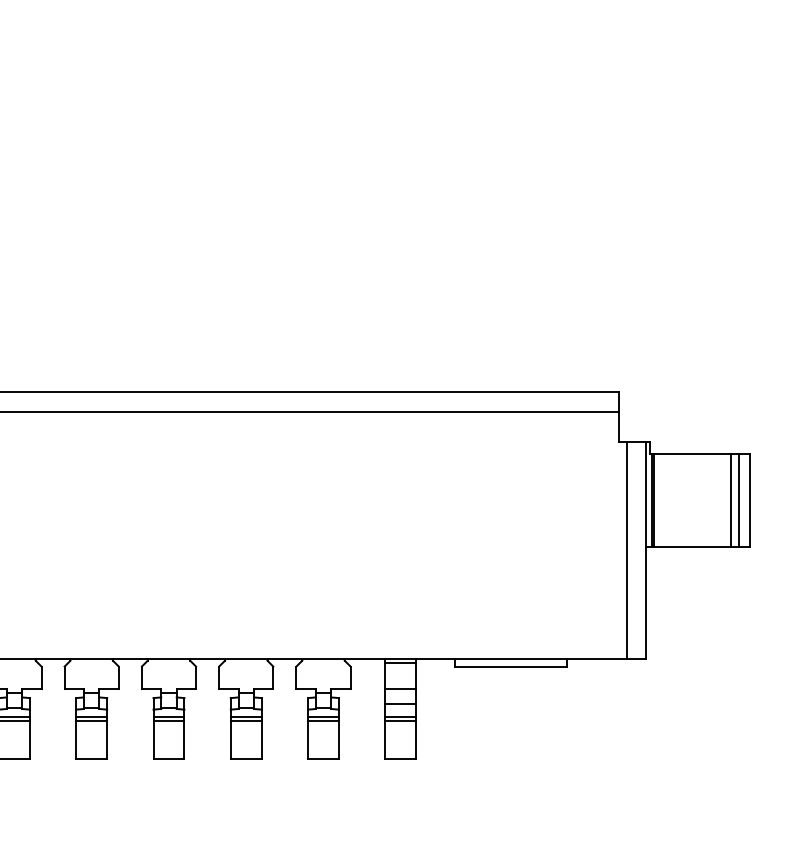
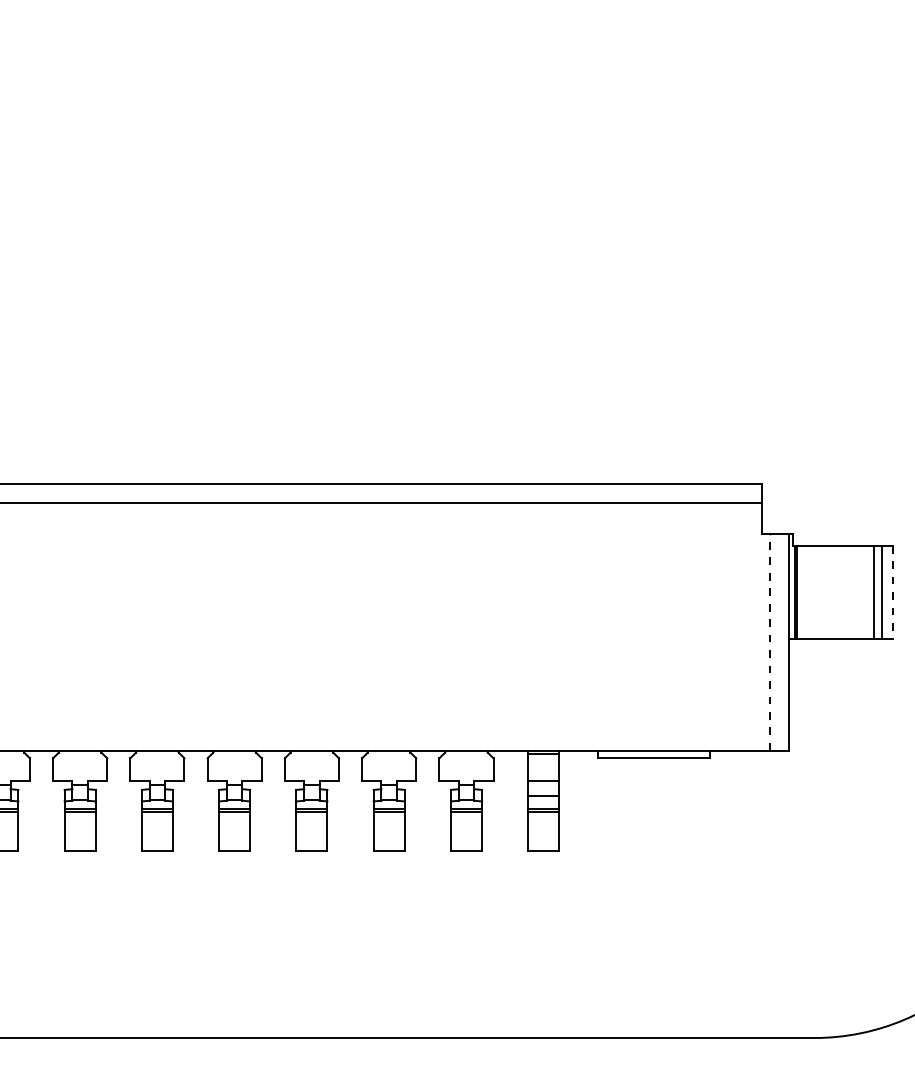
line: (750, 500) -> (893, 592), solid -> dashed
line: (626, 549) -> (769, 641), solid -> dashed

